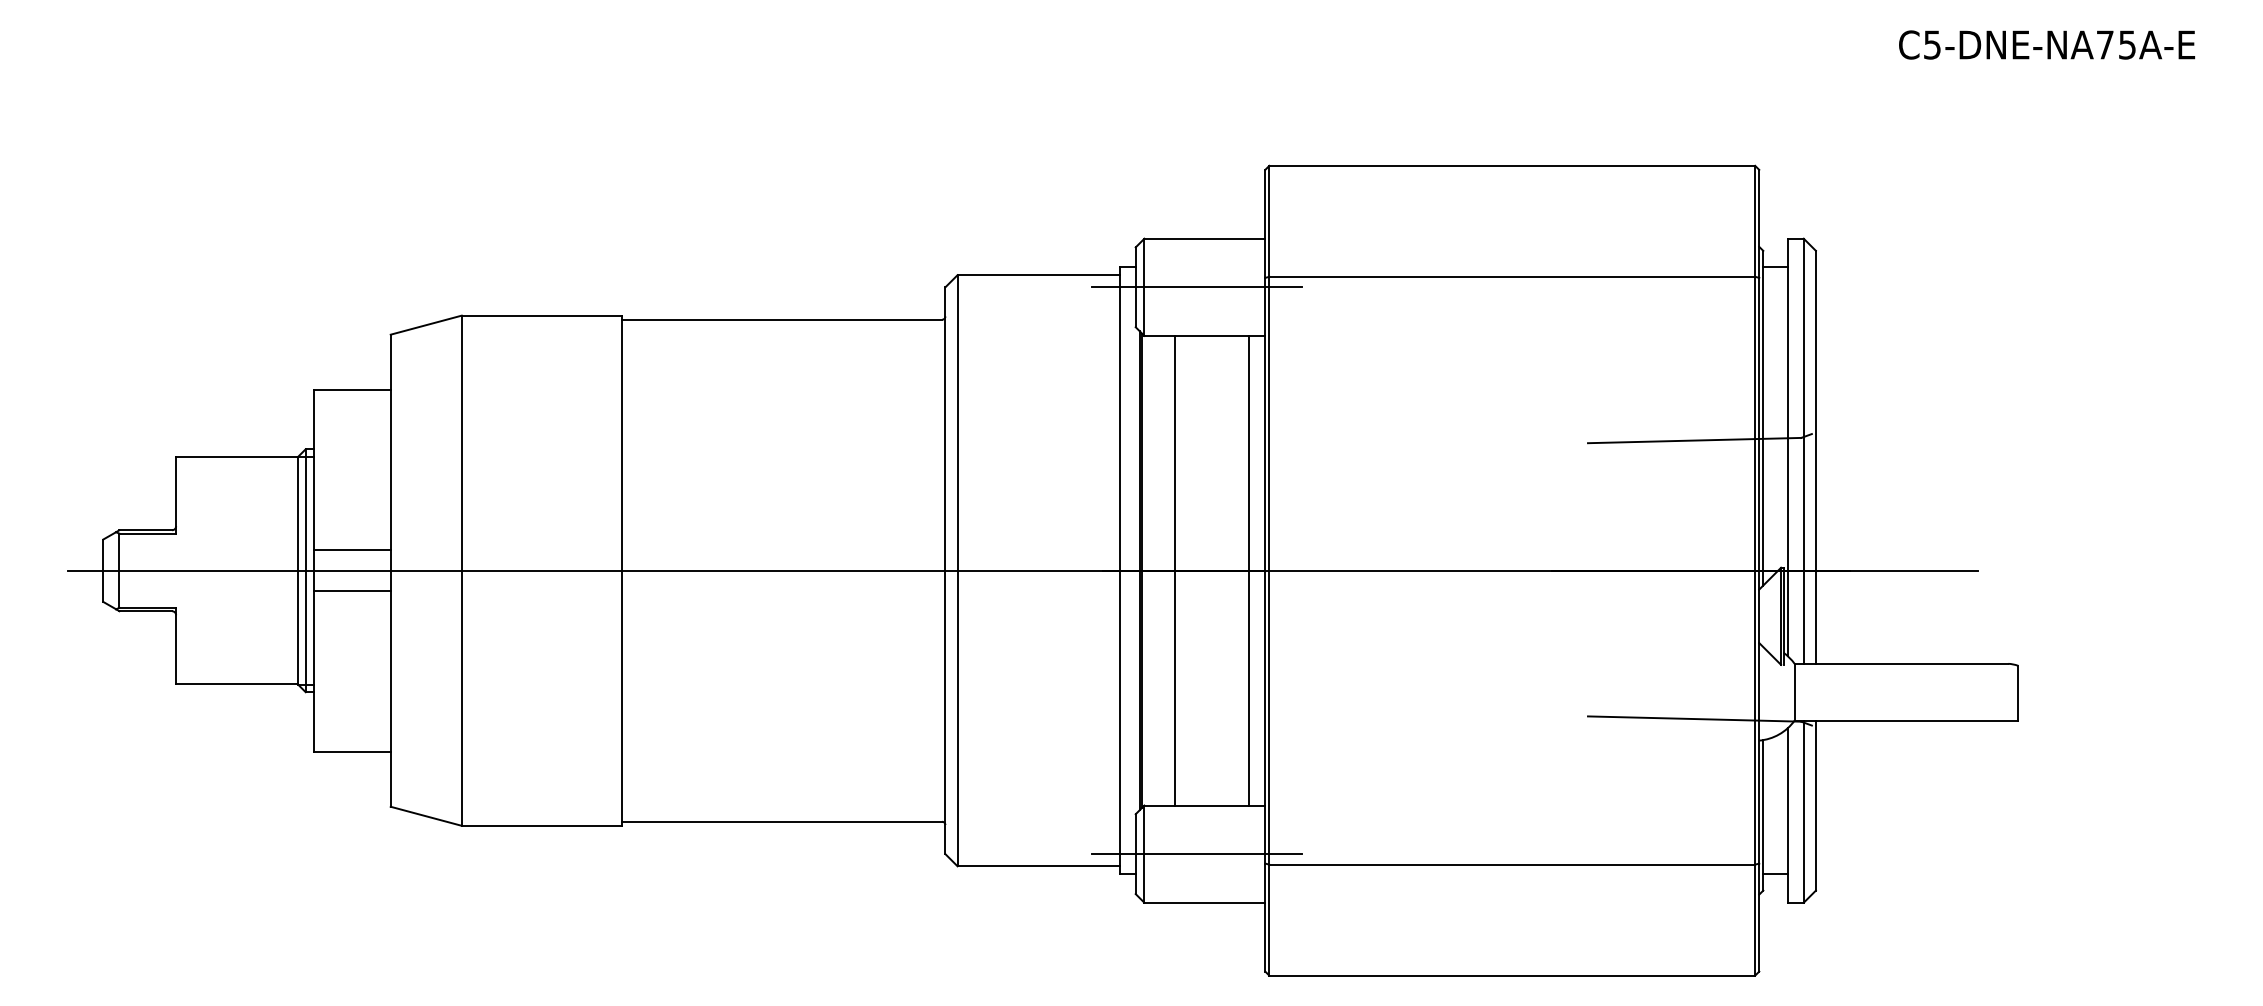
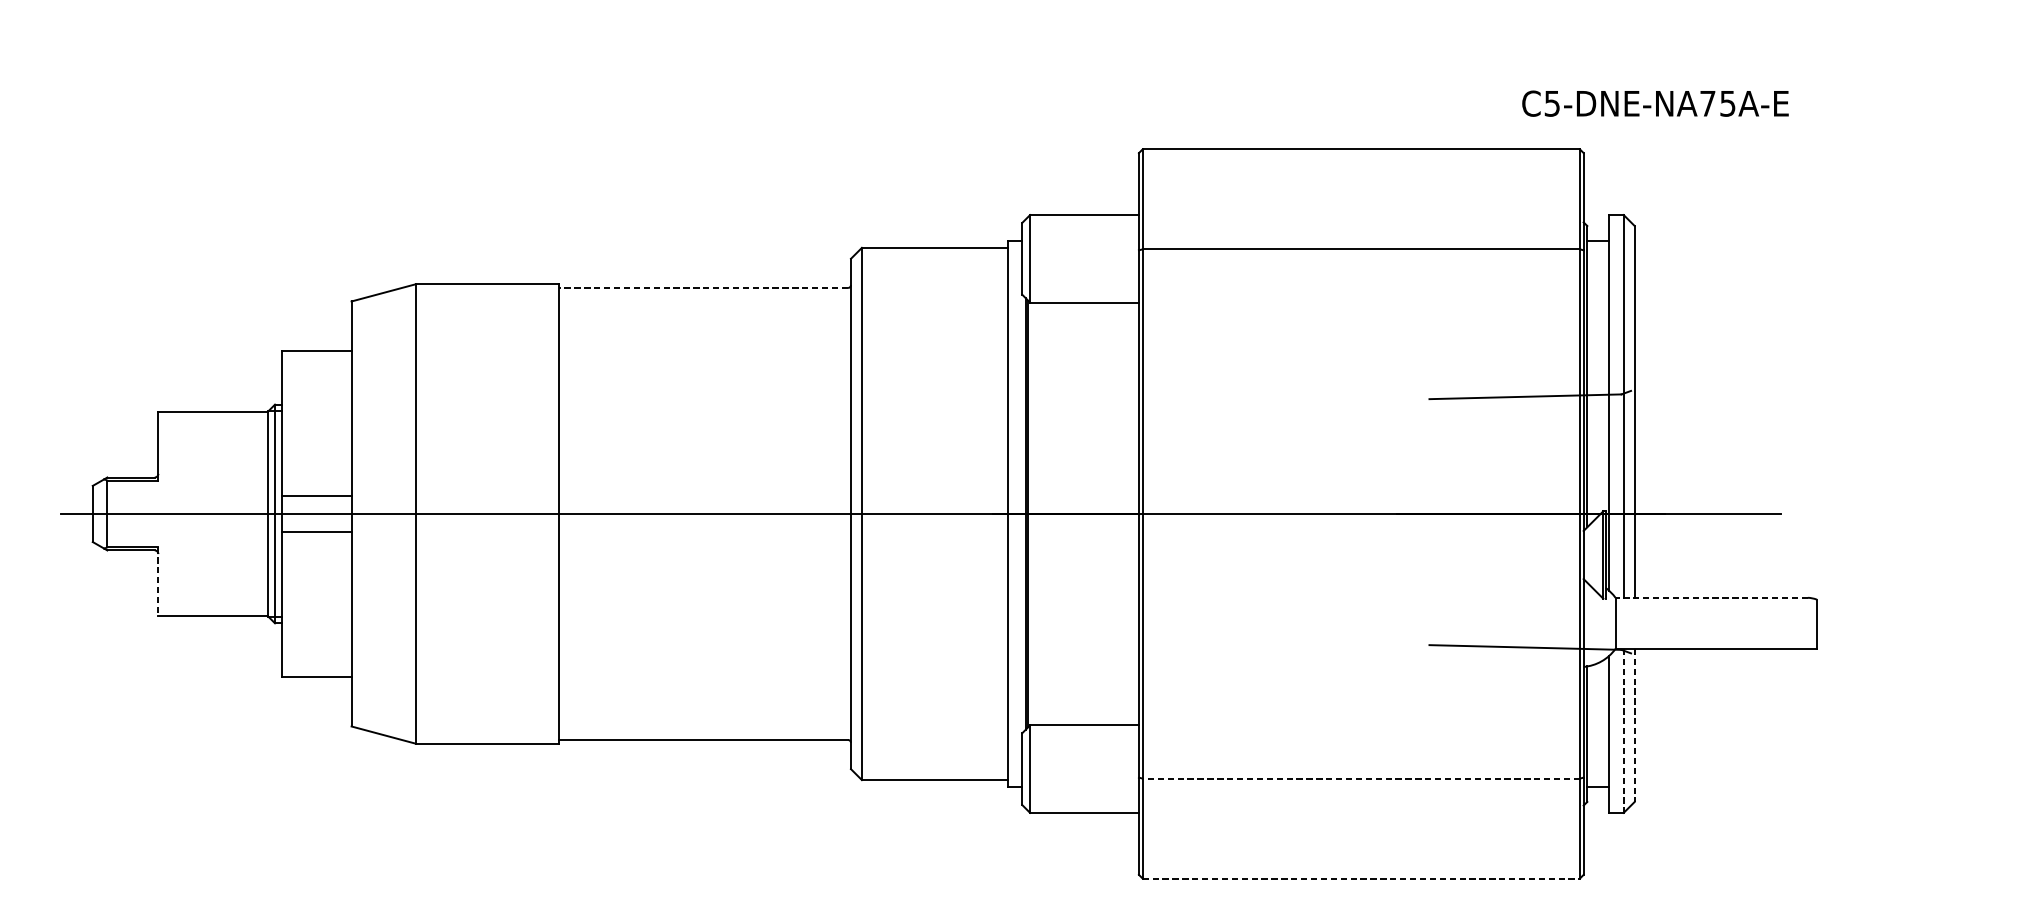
text: (2047, 44) -> (1655, 103), moved
line: (1196, 287) -> (1077, 258), removed
line: (781, 319) -> (703, 287), solid -> dashed
line: (1174, 570) -> (1057, 513), removed
line: (1249, 570) -> (1124, 513), removed
line: (176, 646) -> (158, 582), solid -> dashed
line: (1901, 663) -> (1711, 597), solid -> dashed
line: (1815, 806) -> (1634, 726), solid -> dashed
line: (1803, 812) -> (1623, 731), solid -> dashed
line: (1196, 854) -> (1077, 769), removed
line: (1512, 864) -> (1361, 778), solid -> dashed
line: (1512, 975) -> (1361, 878), solid -> dashed

